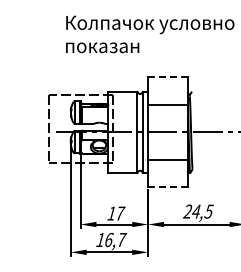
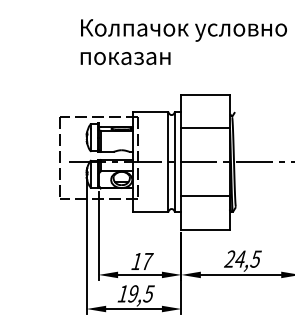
line: (168, 77) -> (206, 94), dashed -> solid
line: (168, 187) -> (206, 229), dashed -> solid
text: (115, 239) -> (141, 293), 16,7 -> 19,5

